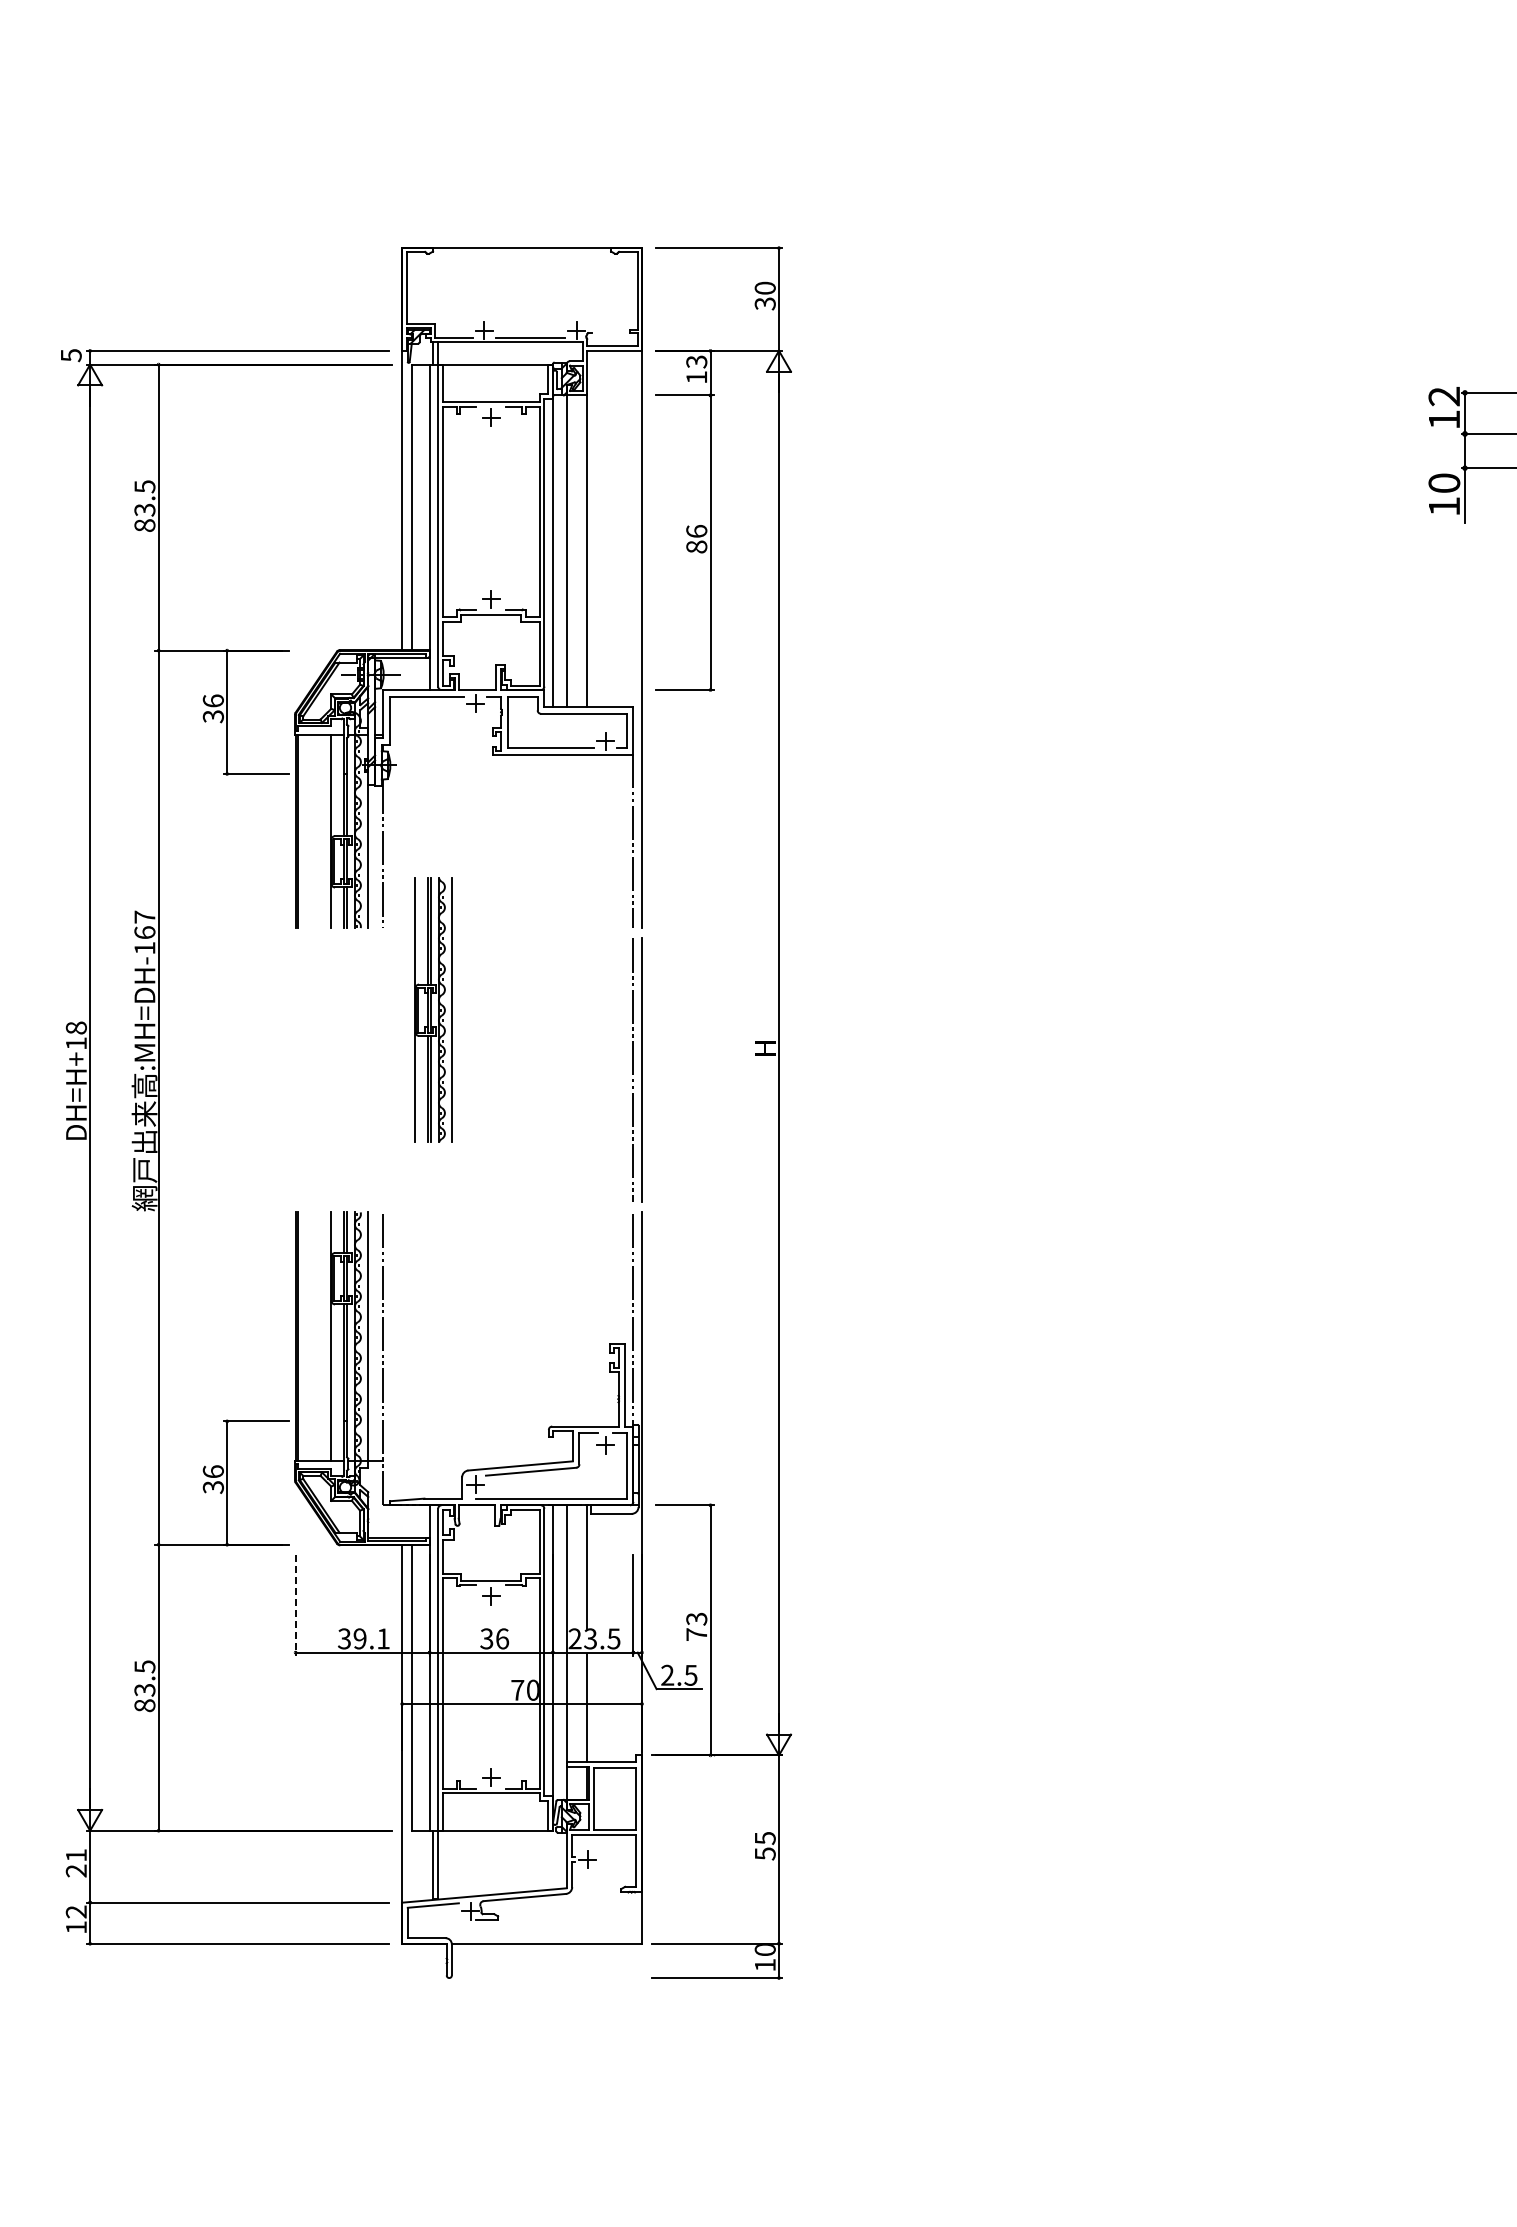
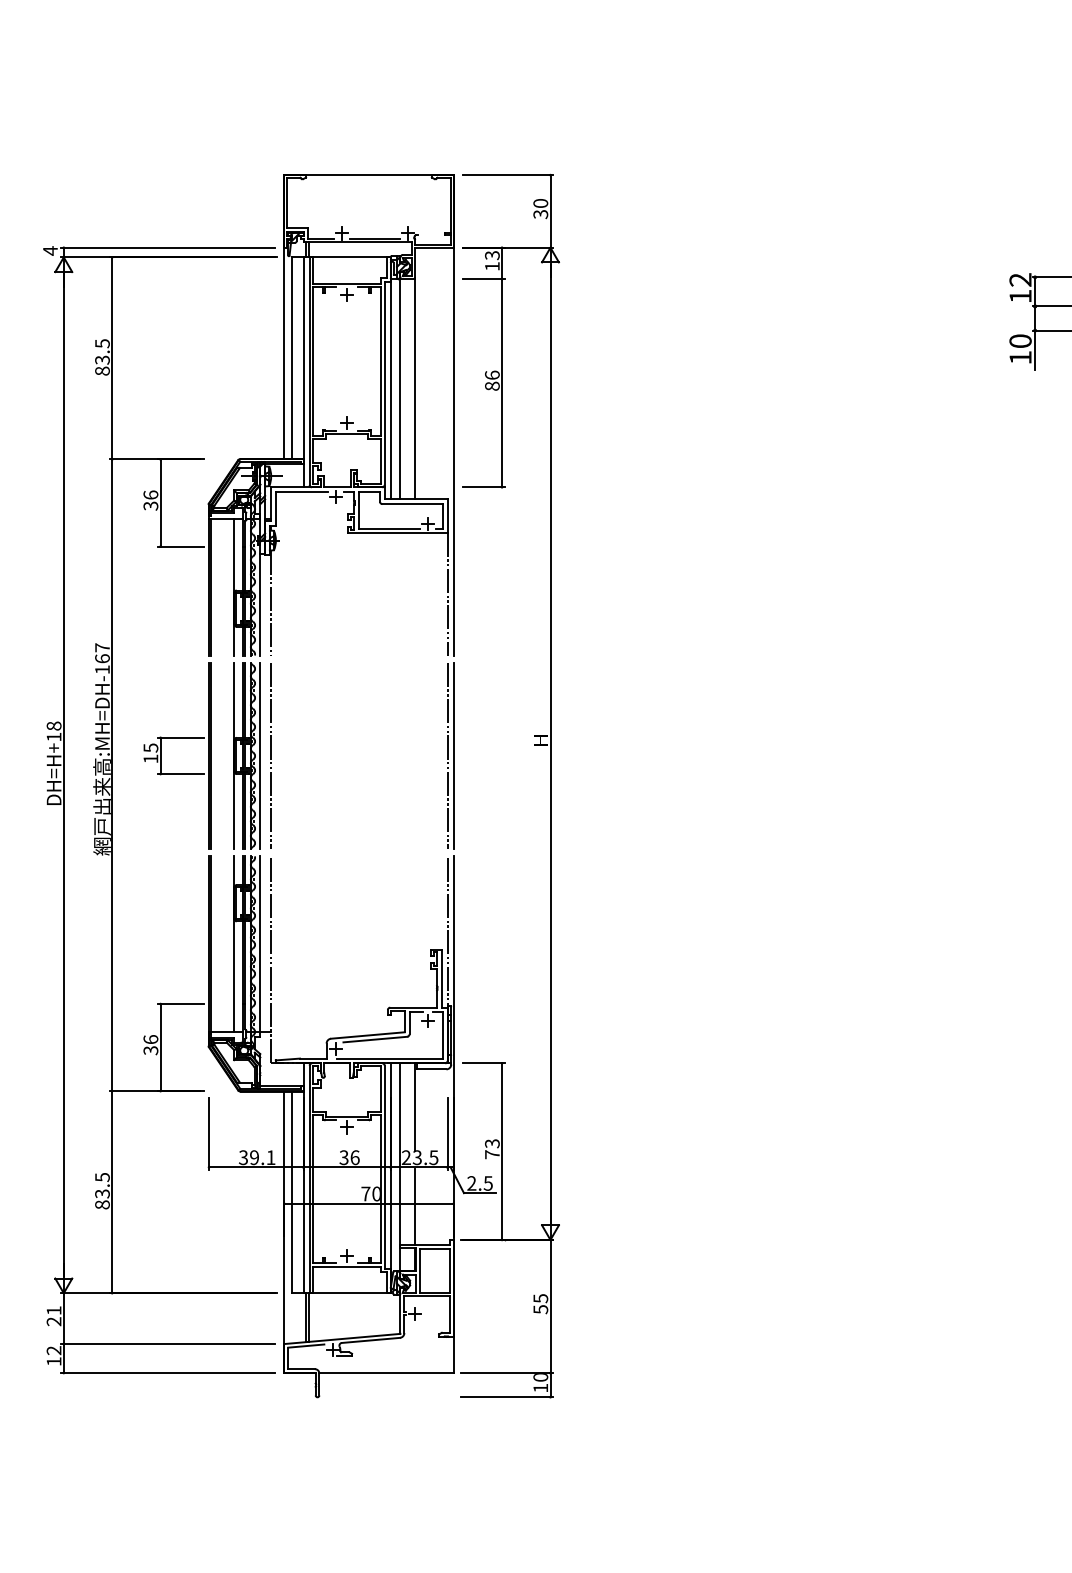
text: (71, 355) -> (50, 250), 5 -> 4
part: (433, 1009) -> (247, 755), moved
part: (227, 1069) -> (160, 755), added
line: (383, 1070) -> (271, 756), added
line: (295, 1605) -> (208, 1134), dashed -> solid

